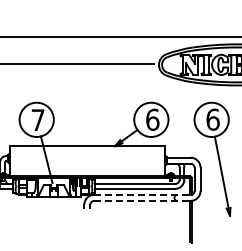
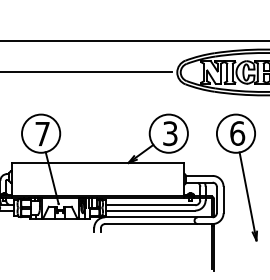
text: (152, 119) -> (170, 133), 6 -> 3
line: (142, 194) -> (158, 216), dashed -> solid
line: (142, 200) -> (158, 223), dashed -> solid

